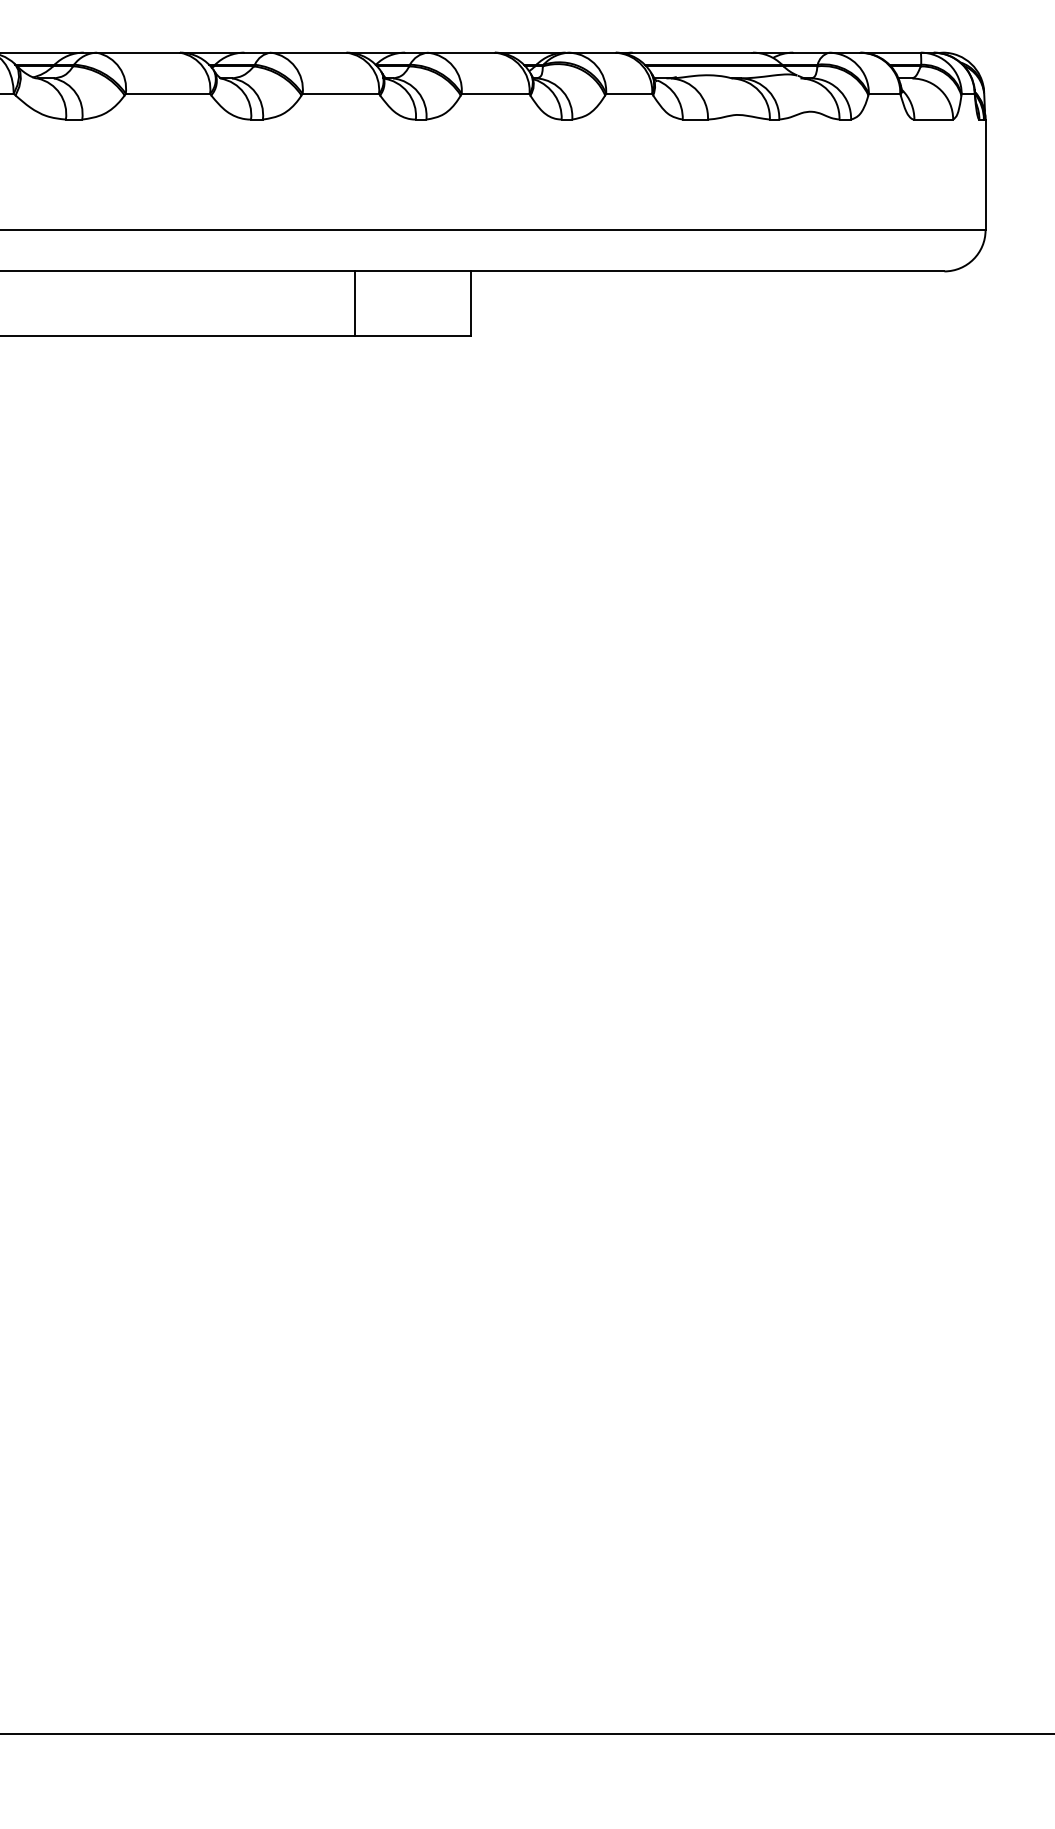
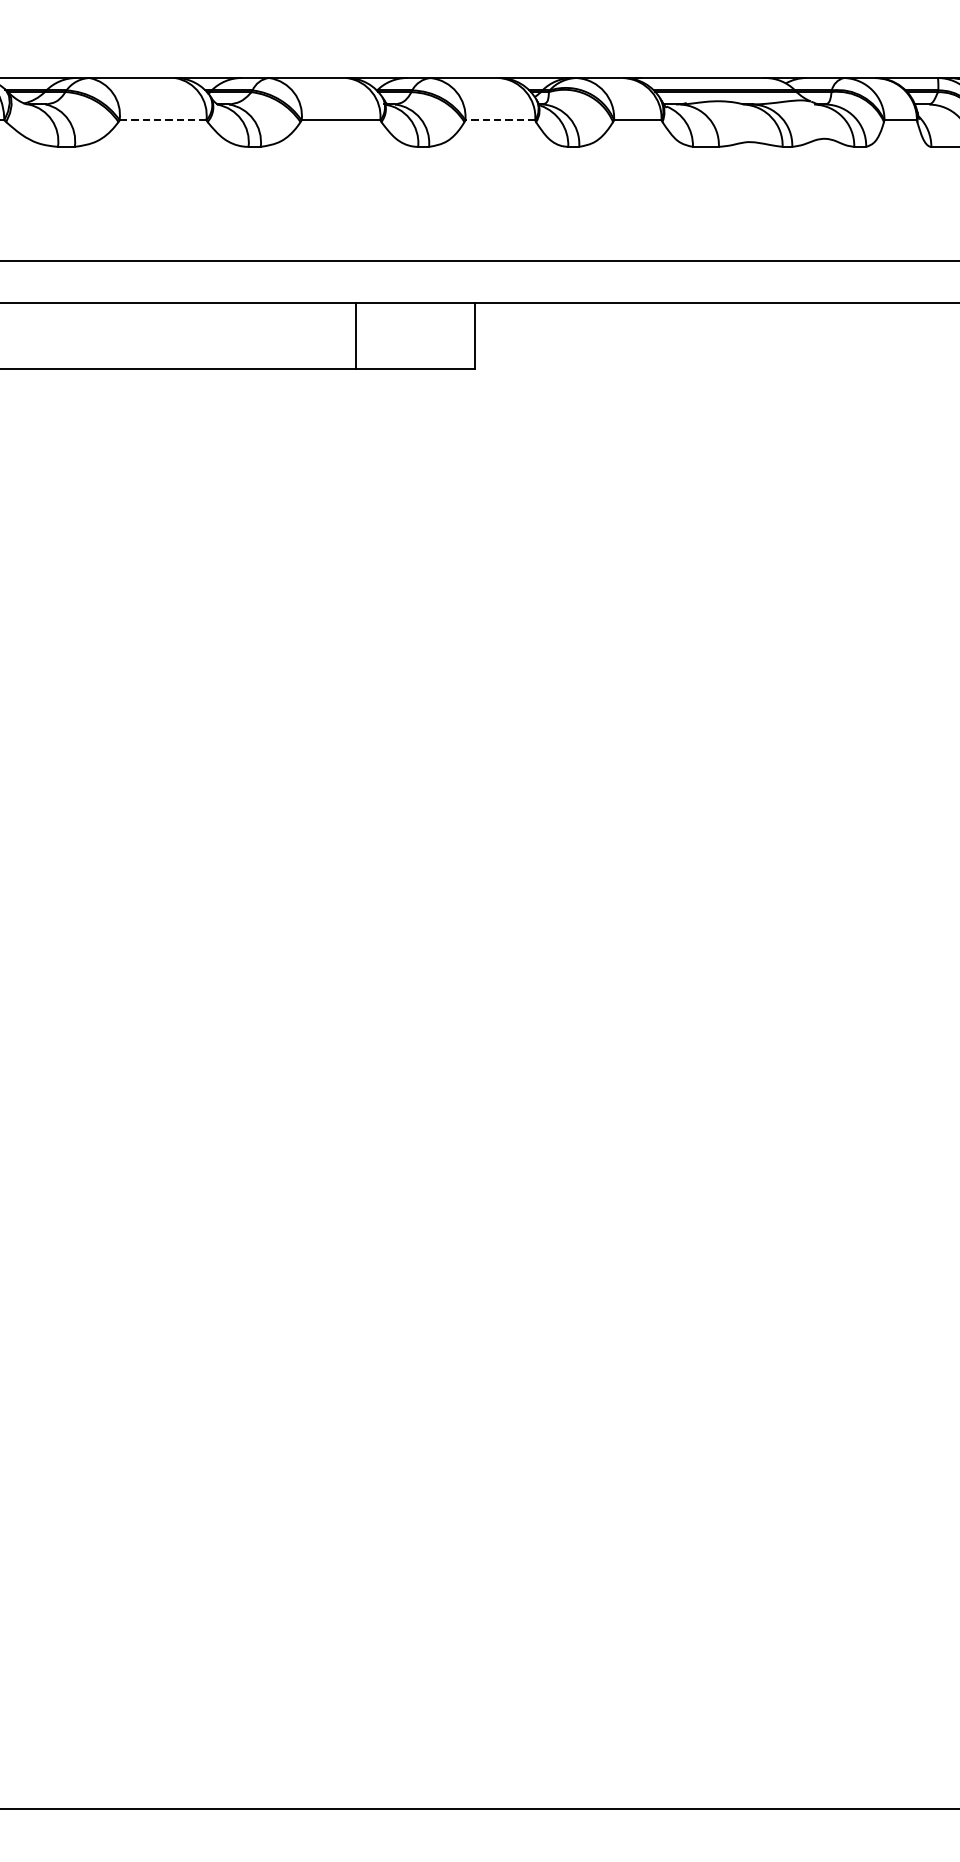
line: (167, 93) -> (162, 120), solid -> dashed
line: (495, 93) -> (500, 120), solid -> dashed

